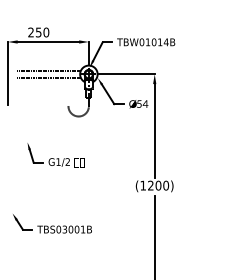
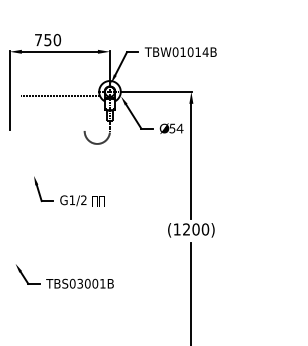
text: (31, 32) -> (38, 39), 250 -> 750
line: (48, 70) -> (60, 87), removed

